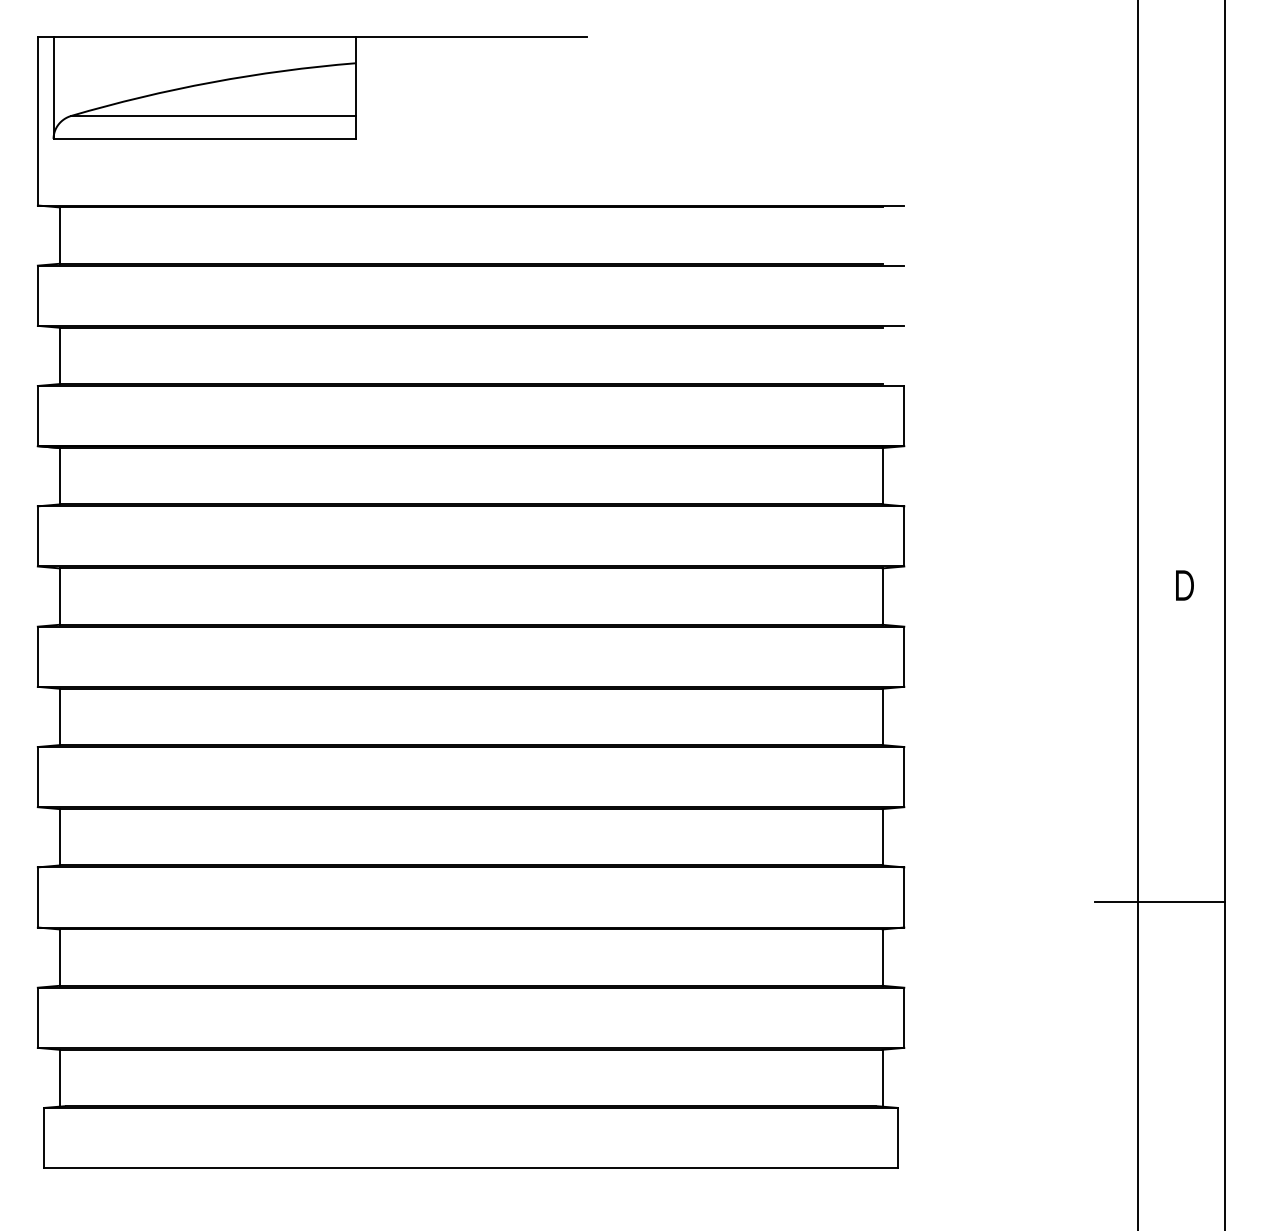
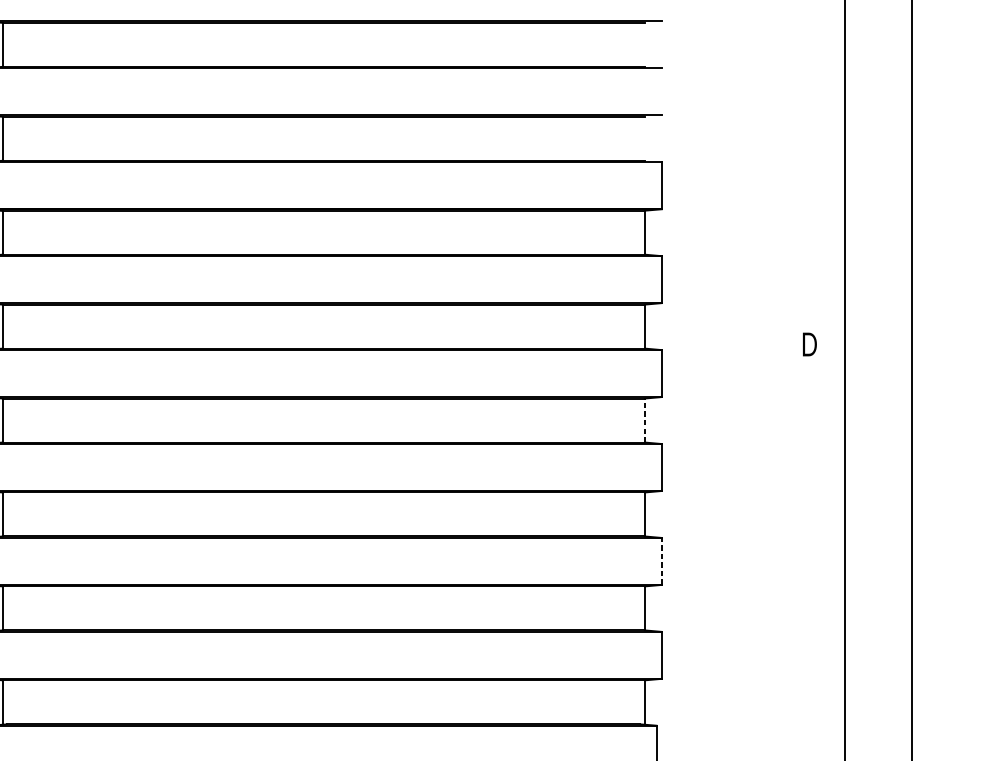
text: (1184, 585) -> (809, 344), moved
line: (882, 716) -> (644, 420), solid -> dashed
line: (904, 896) -> (662, 560), solid -> dashed
line: (1160, 902) -> (861, 565), removed

